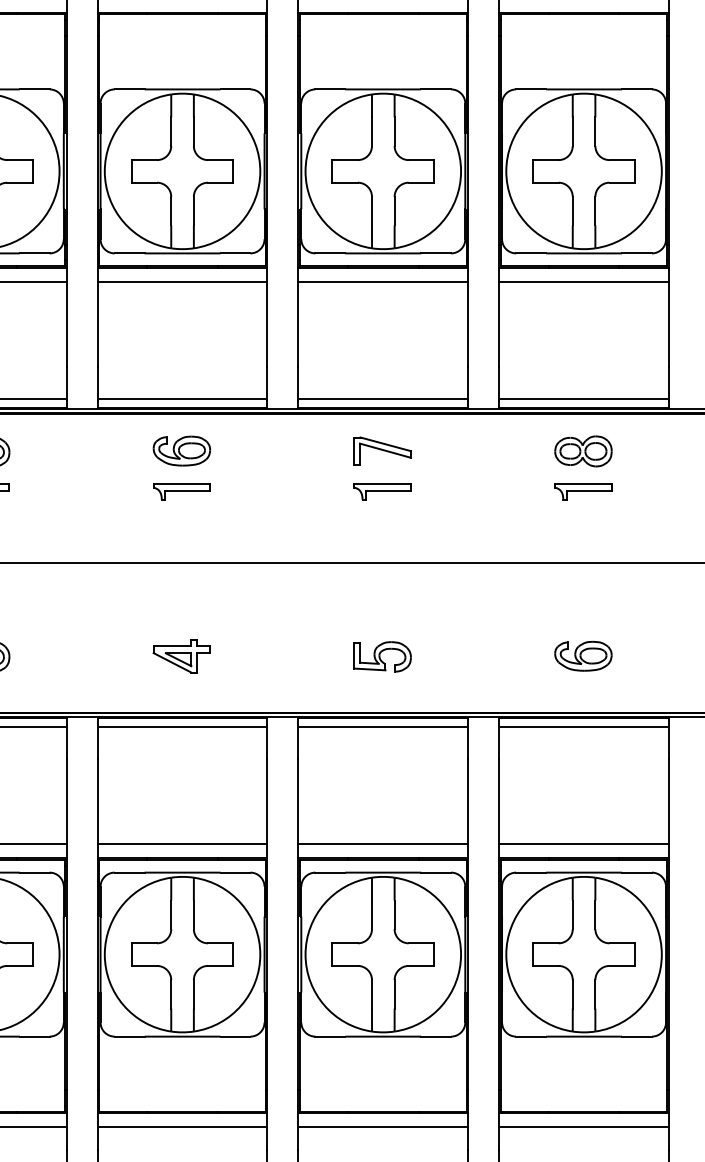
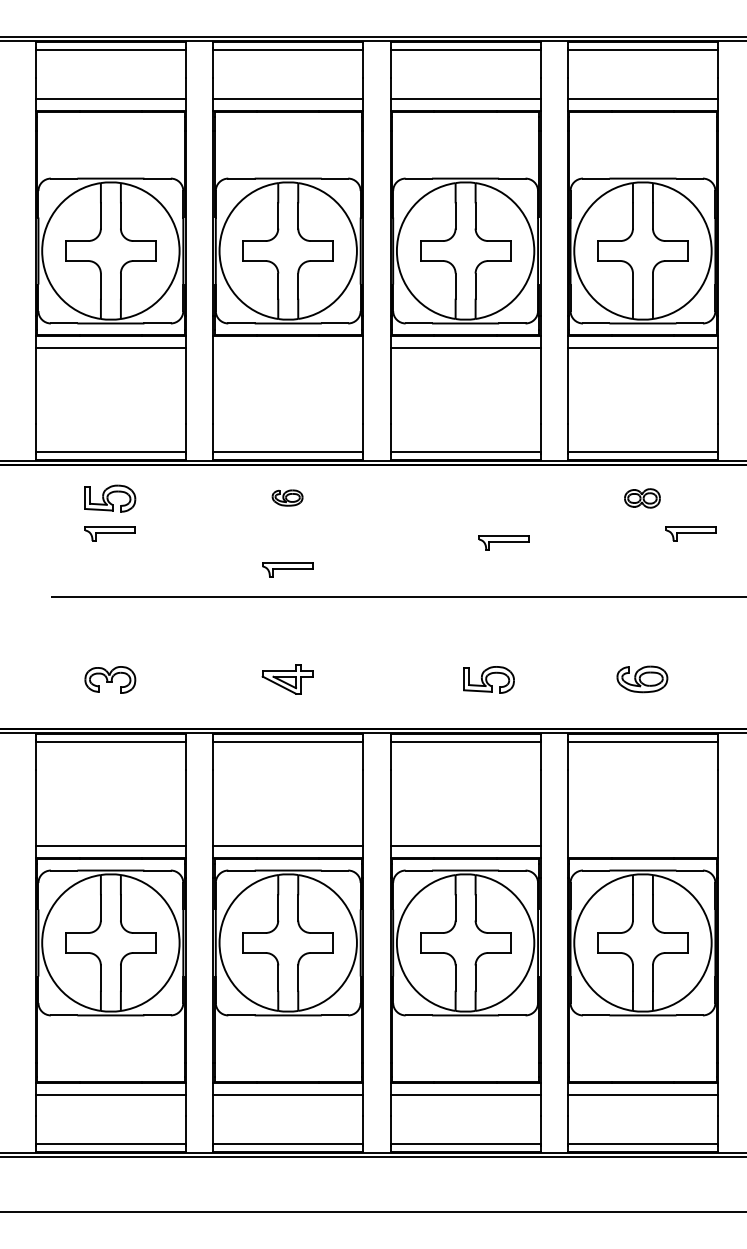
line: (182, 281) -> (288, 348), removed
part: (181, 450) -> (287, 497), size x0.6
part: (382, 450) -> (464, 497), removed
part: (583, 451) -> (642, 498), size x0.7
part: (181, 491) -> (287, 569), moved
part: (382, 491) -> (503, 542), moved
part: (582, 491) -> (690, 533), moved
part: (382, 656) -> (488, 679), moved
line: (583, 844) -> (642, 845), removed

